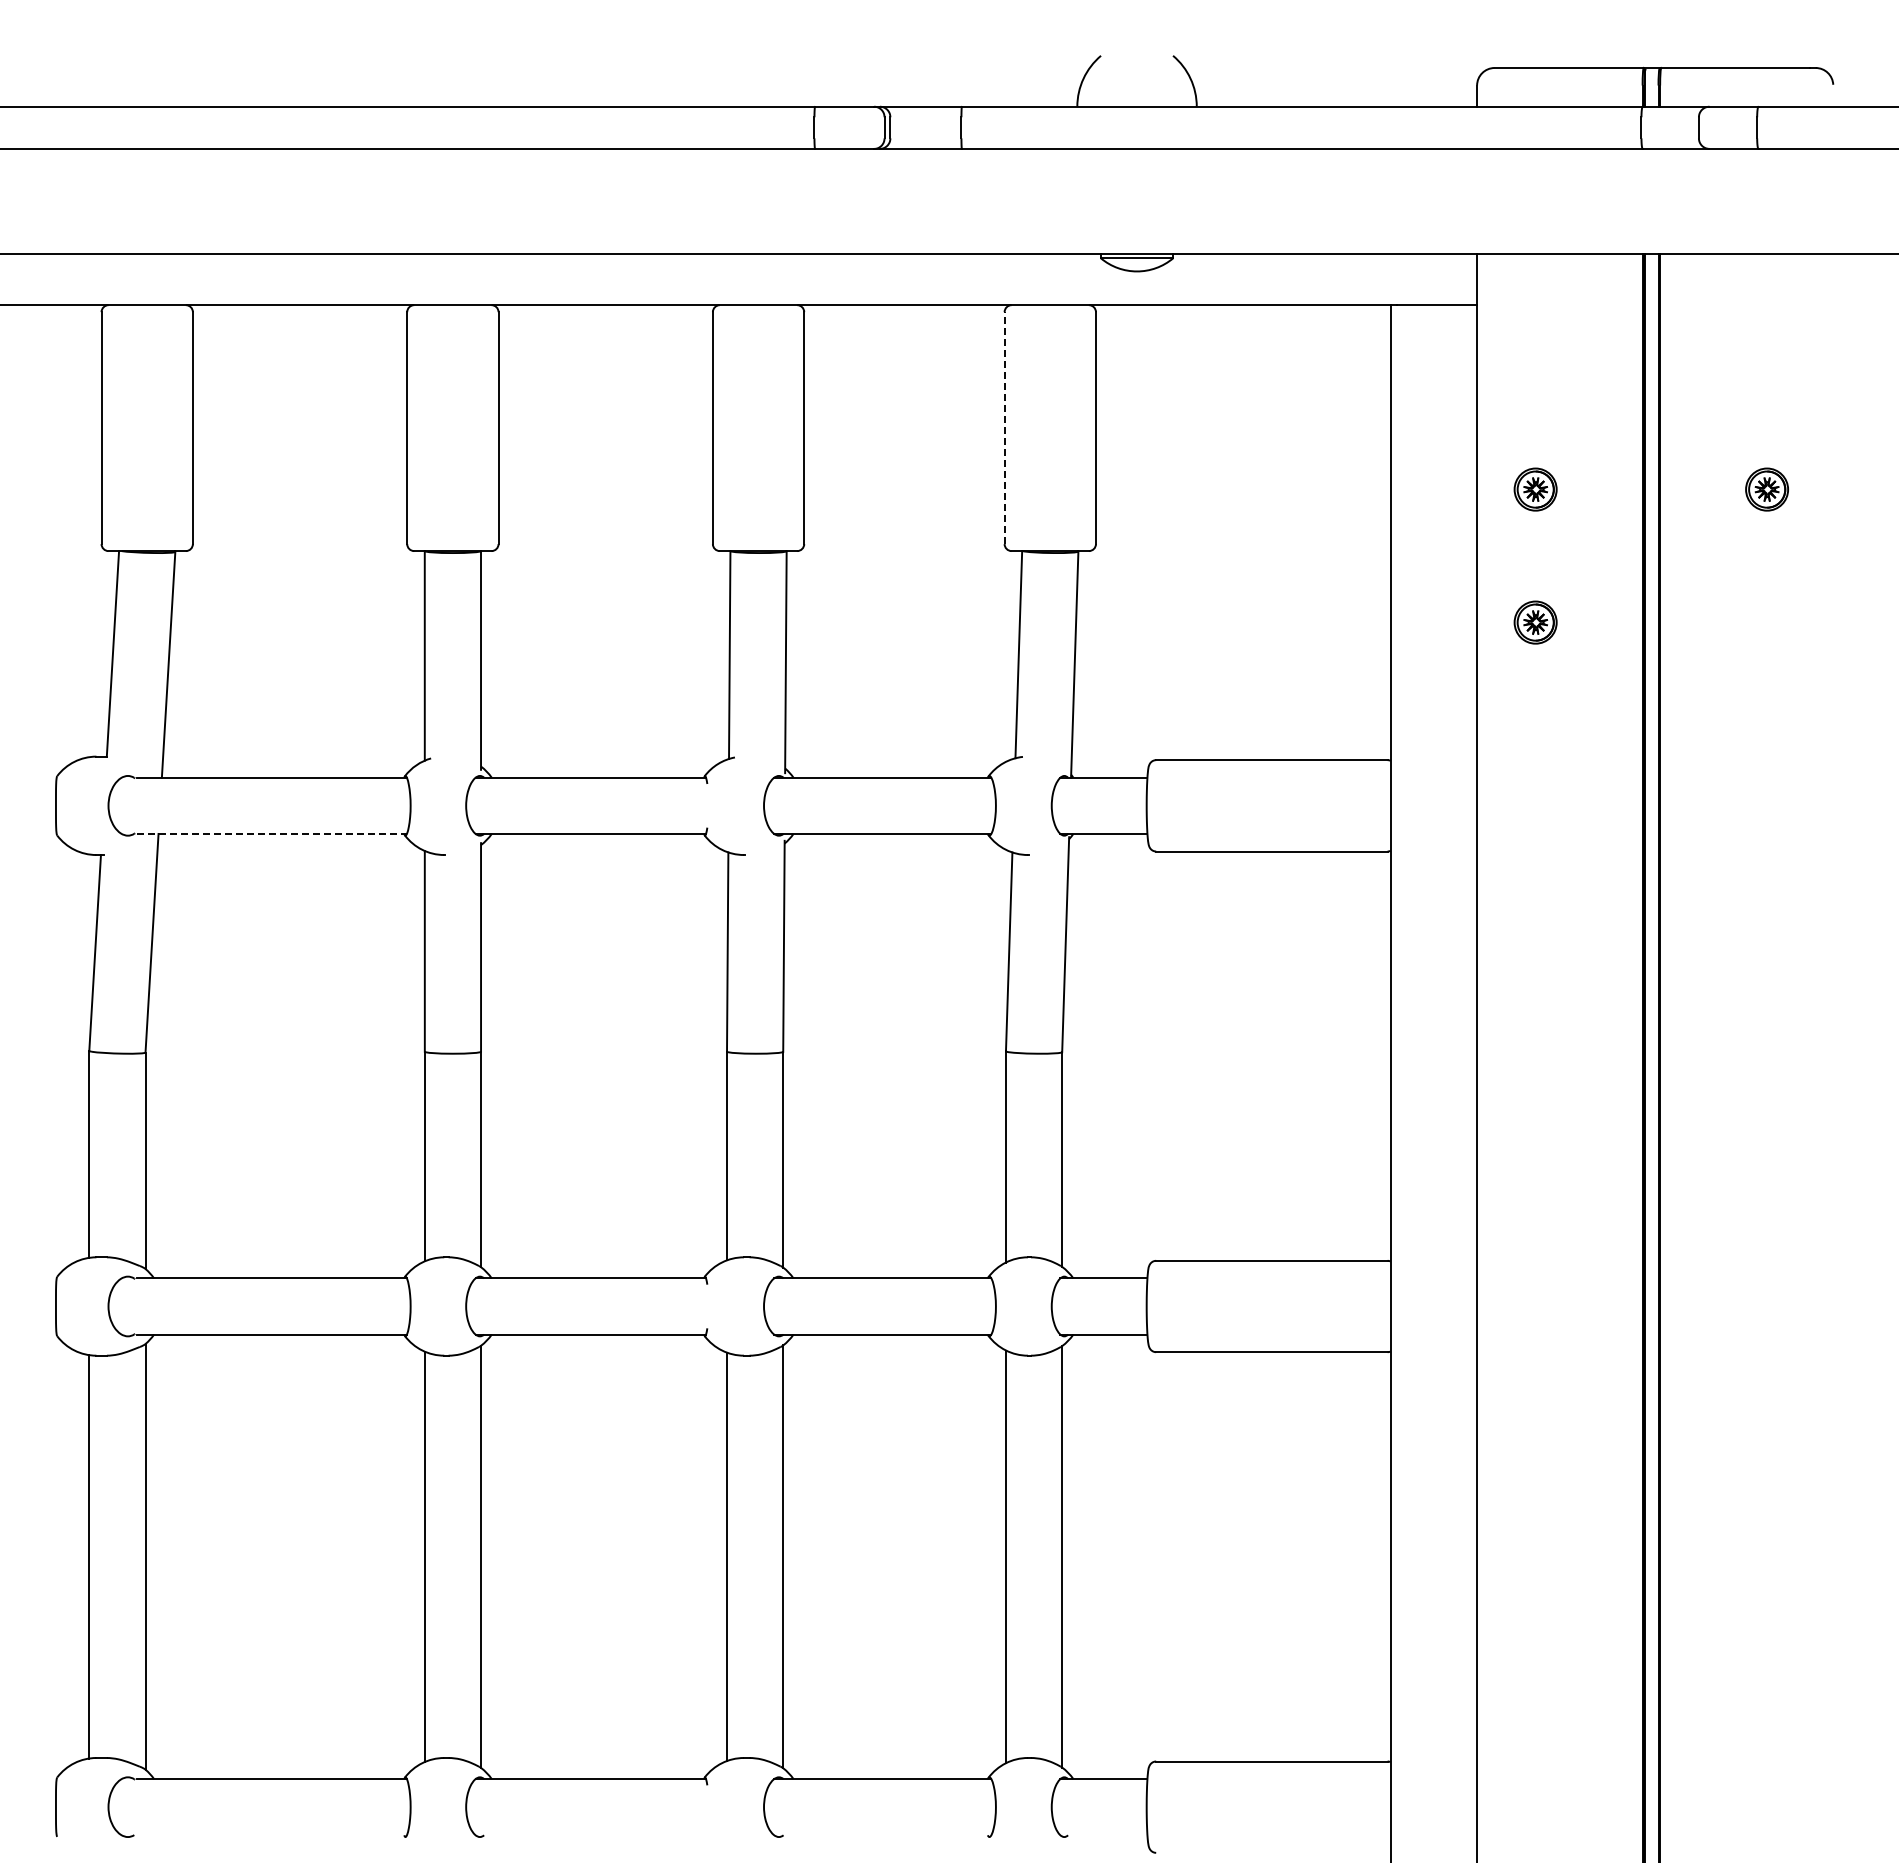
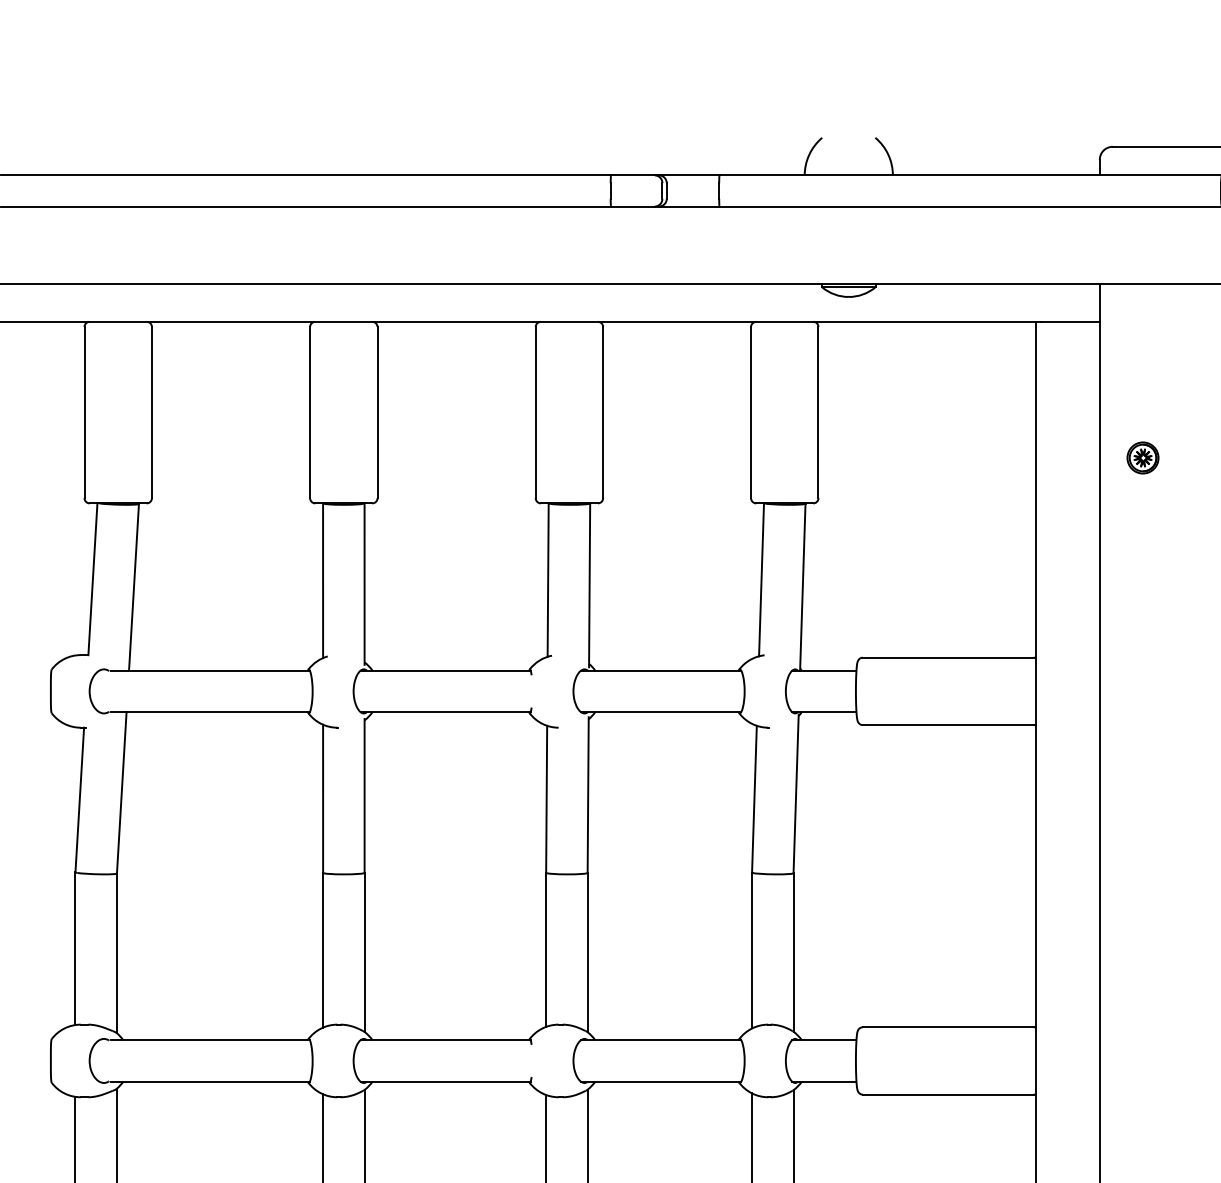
line: (1004, 428) -> (750, 412), dashed -> solid
part: (1535, 622) -> (1142, 556), removed
line: (271, 833) -> (209, 711), dashed -> solid

